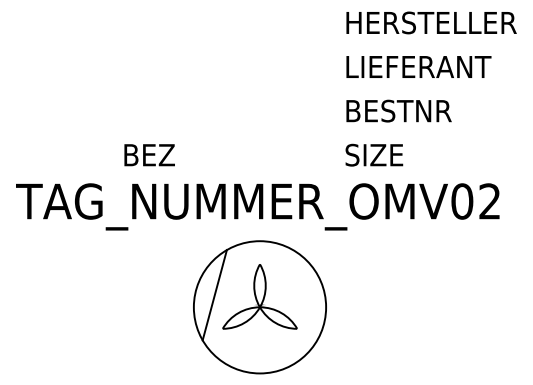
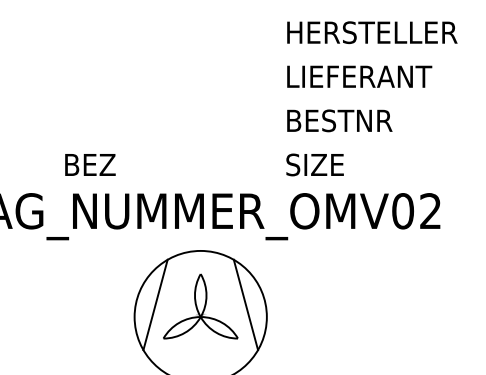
line: (305, 295) -> (246, 305), added

